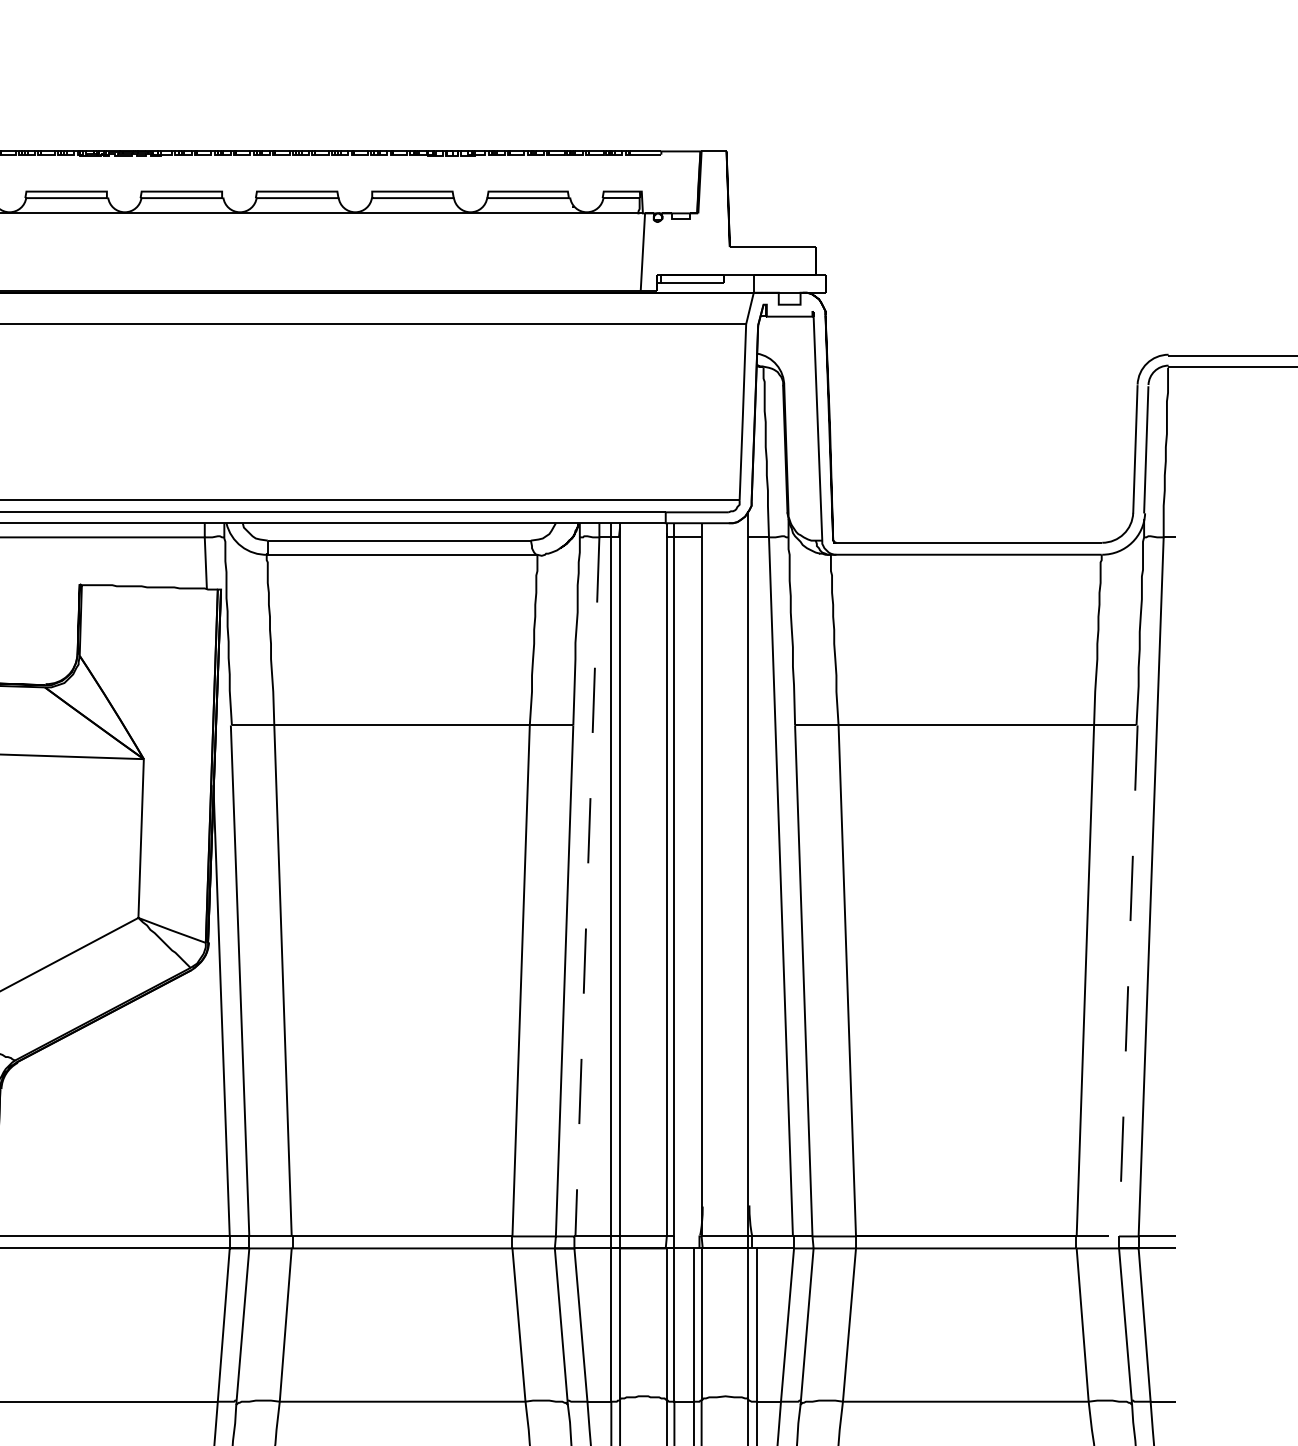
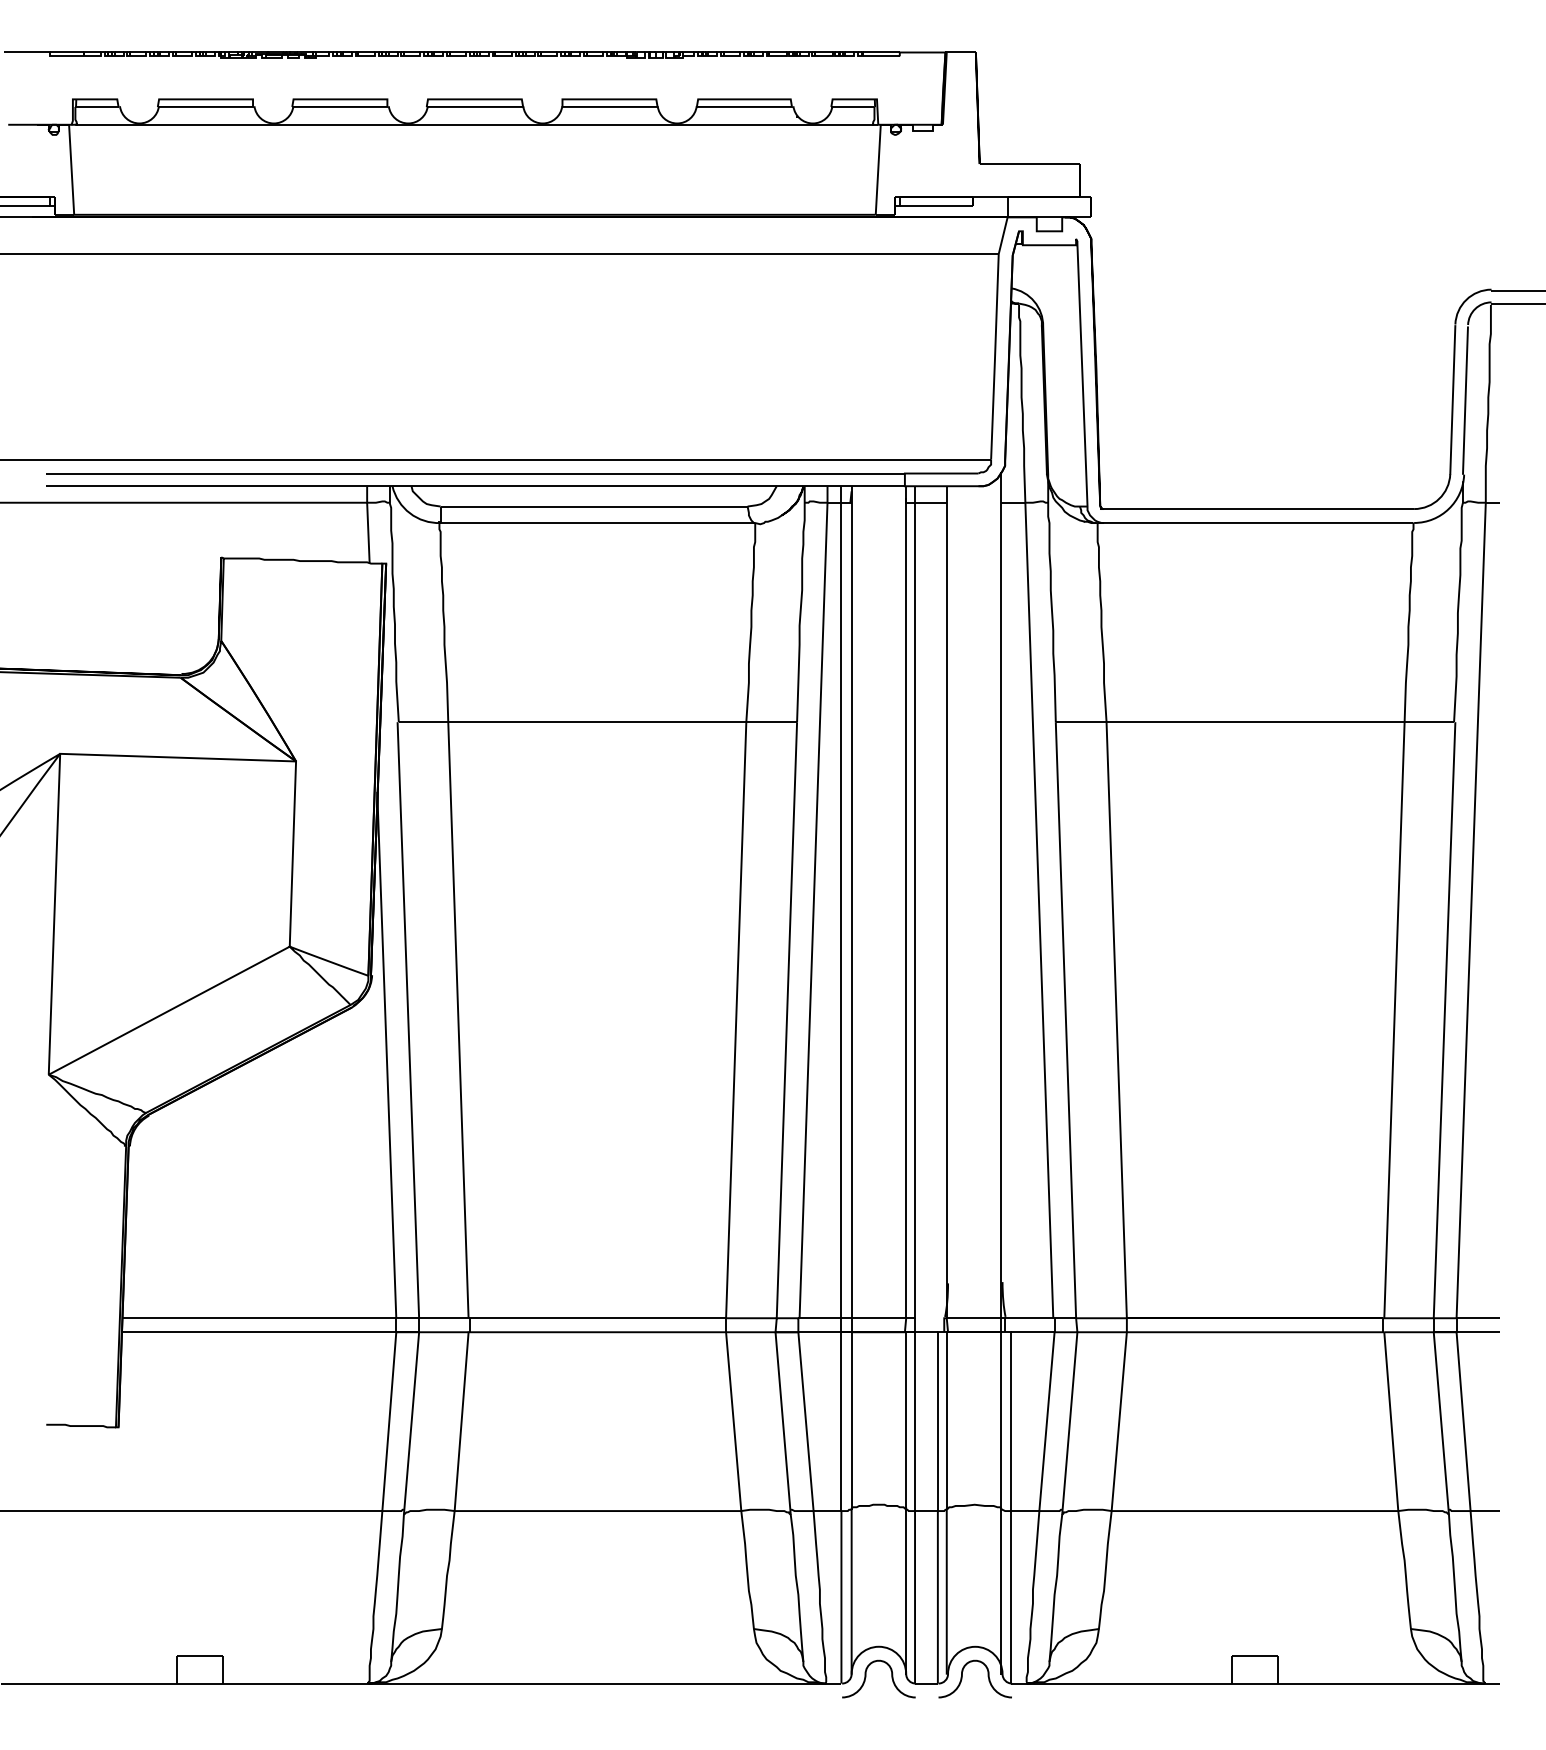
line: (587, 886) -> (813, 910), dashed -> solid
line: (1127, 1003) -> (1443, 1046), dashed -> solid

